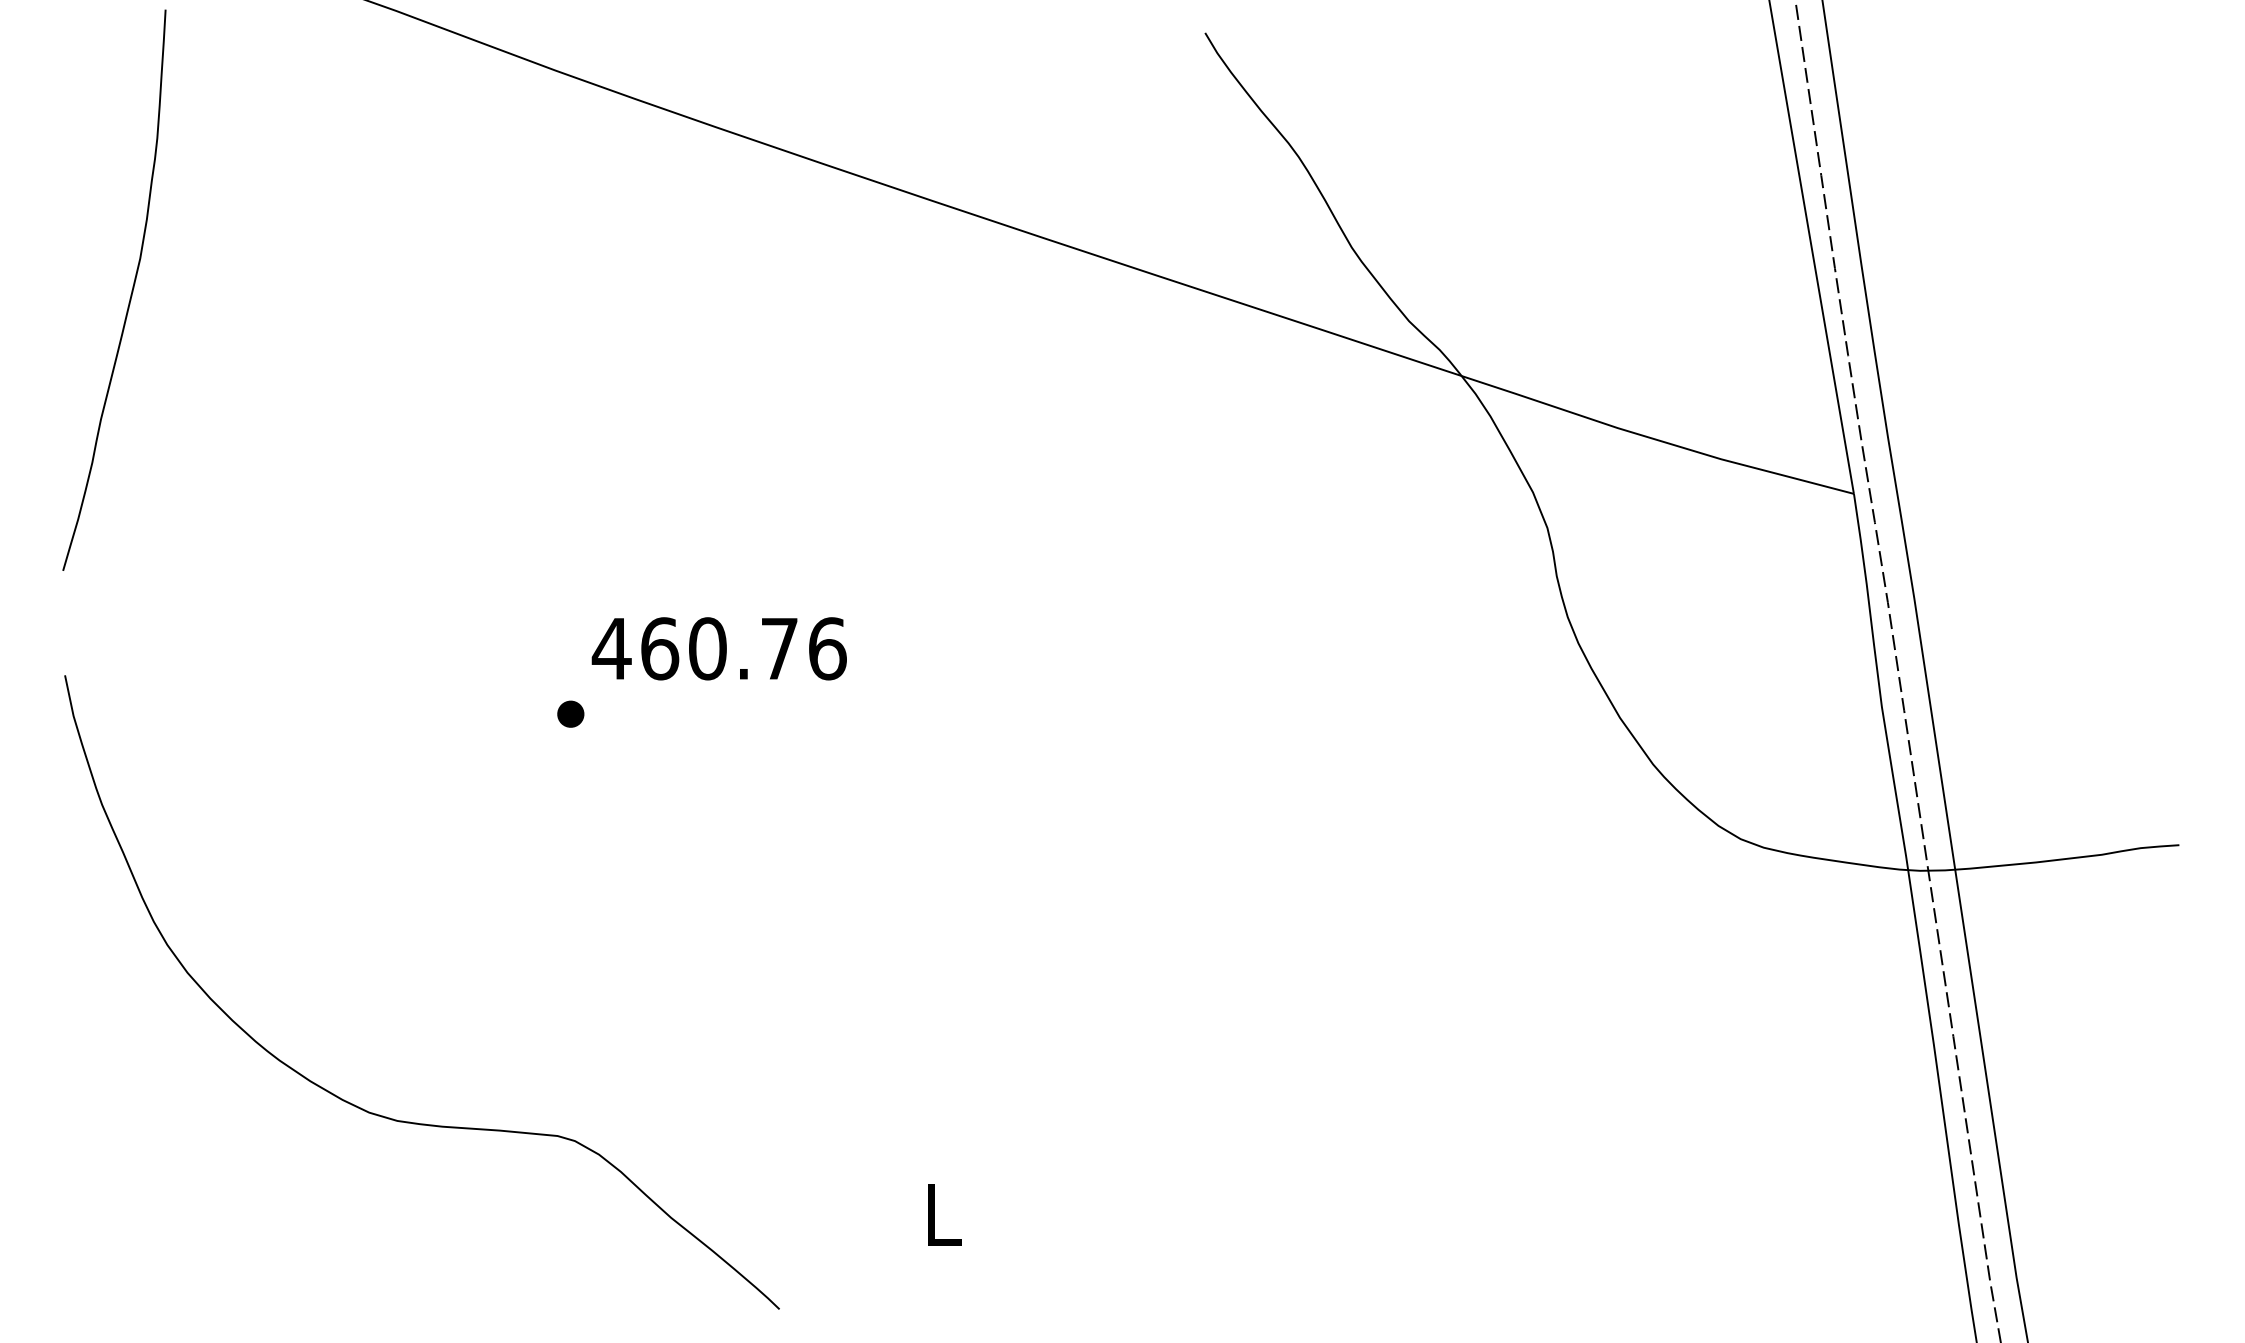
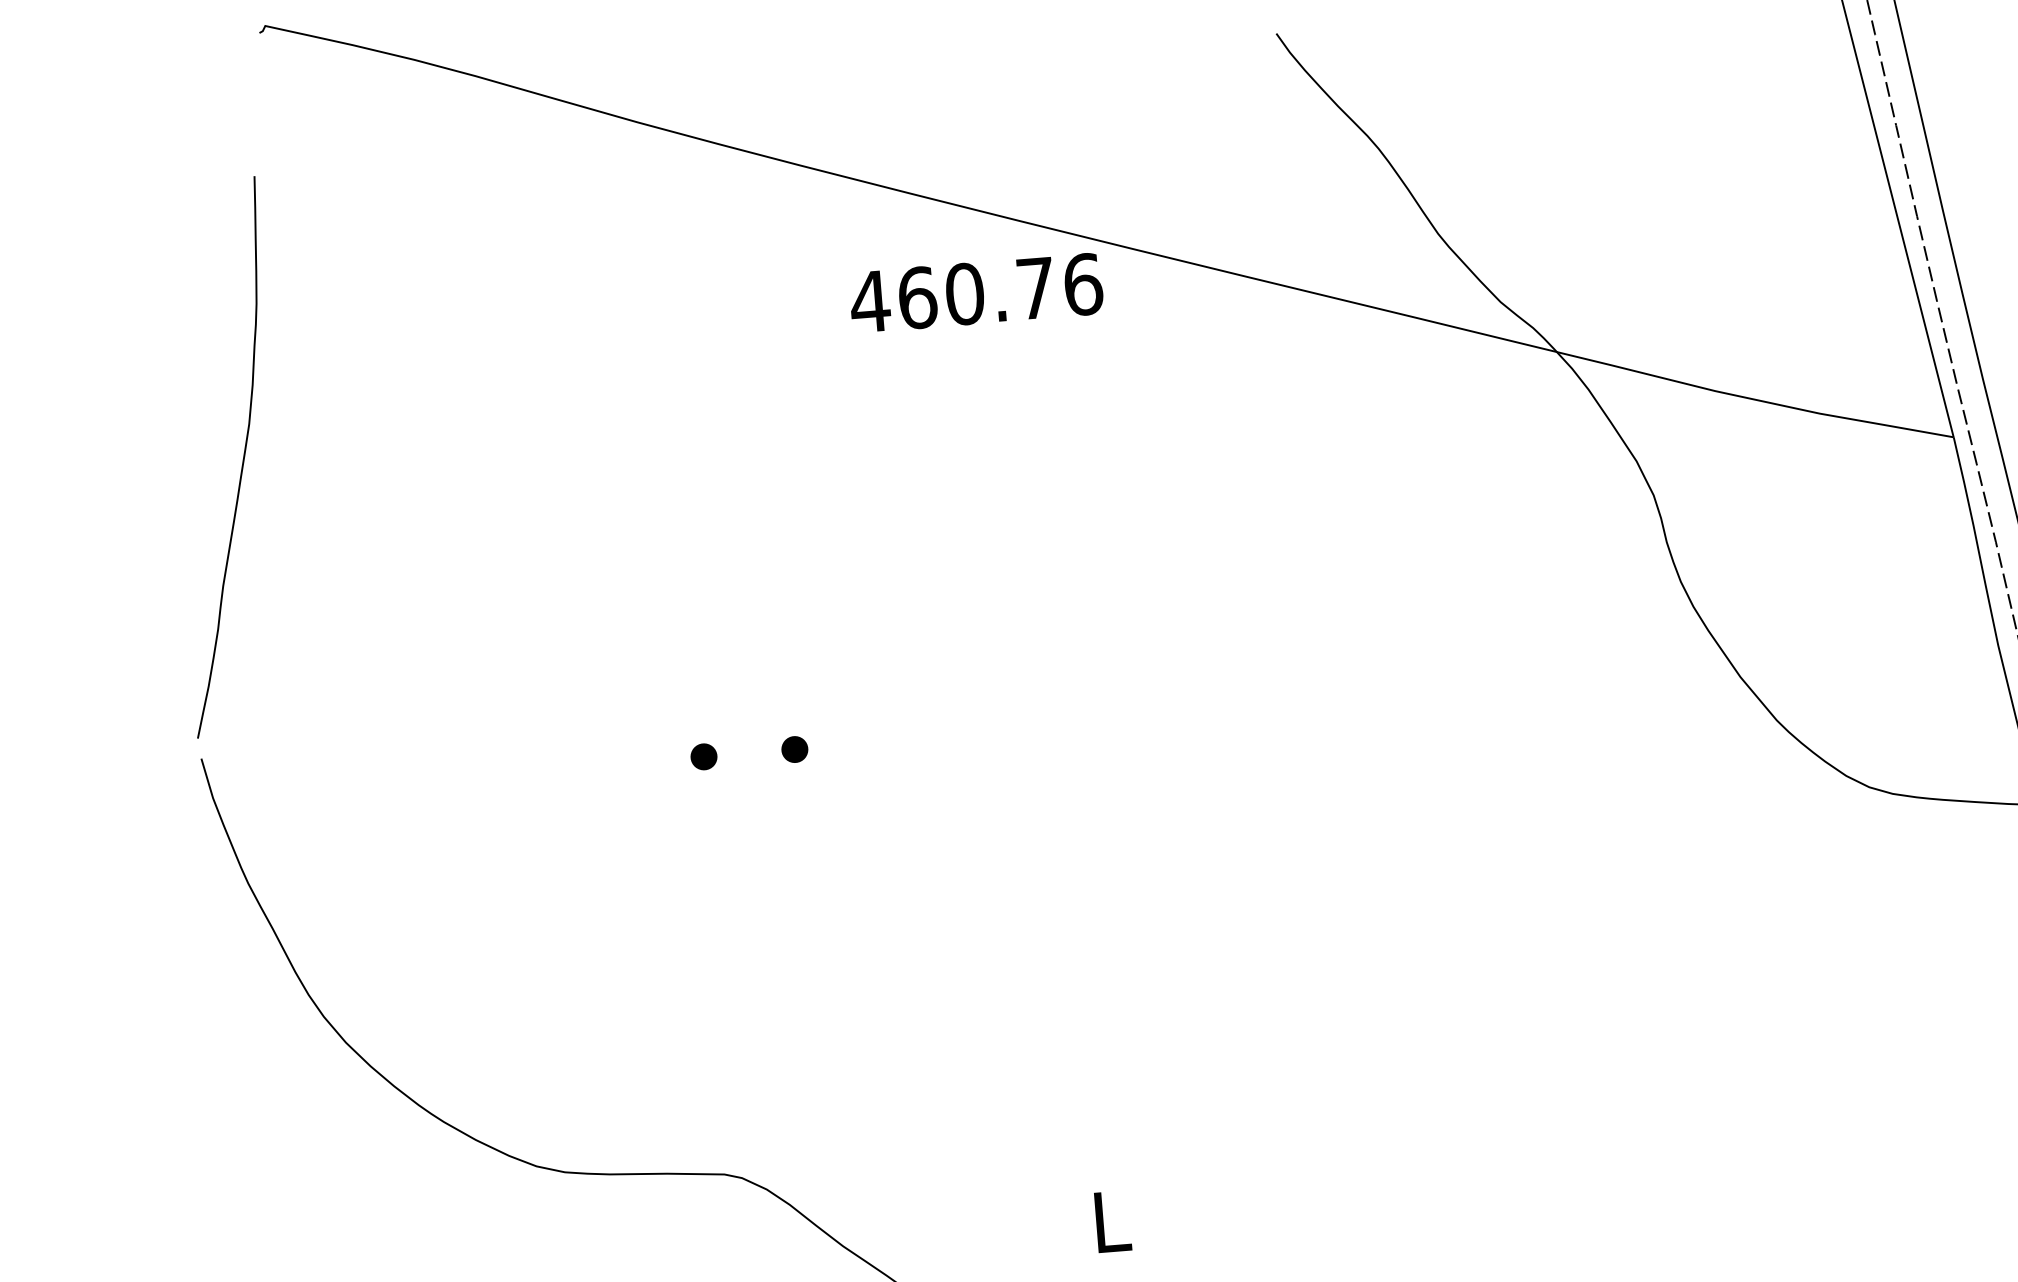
curve: (130, 294) -> (242, 460), moved
text: (718, 648) -> (975, 292), moved
part: (662, 713) -> (794, 748), added

